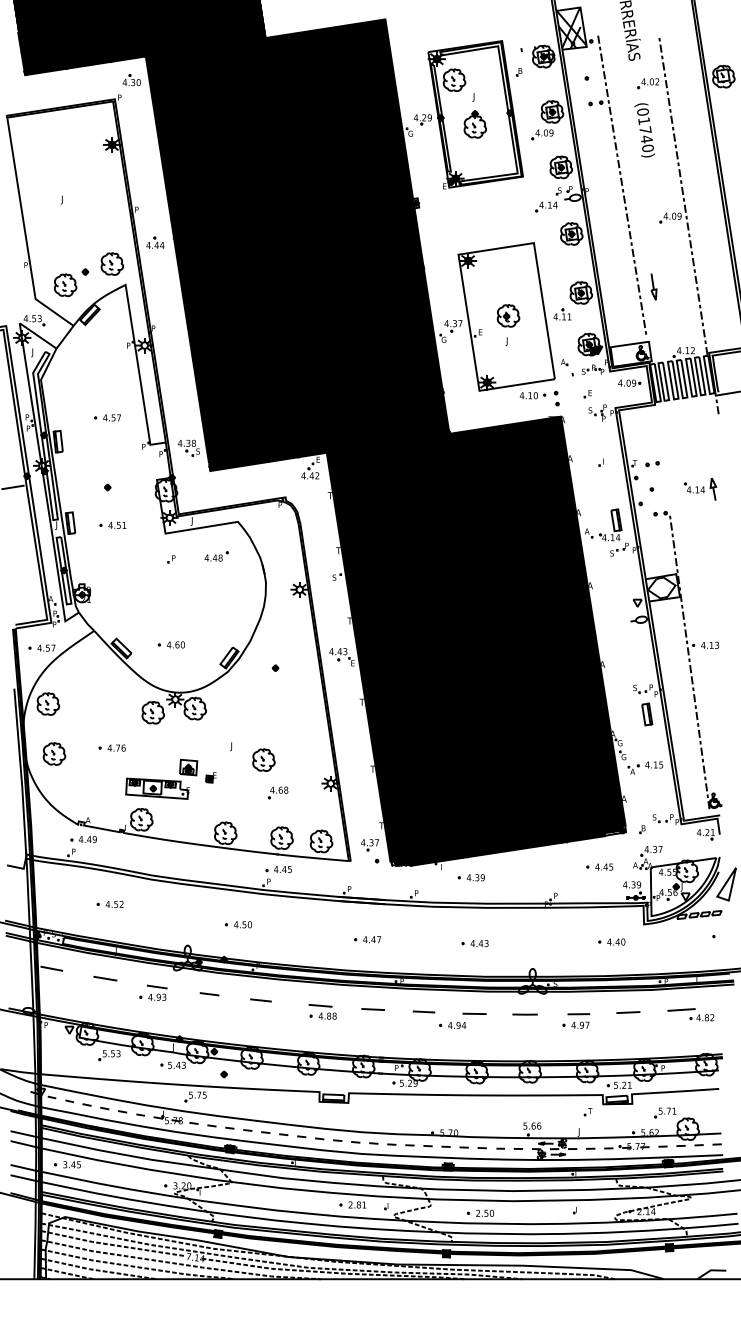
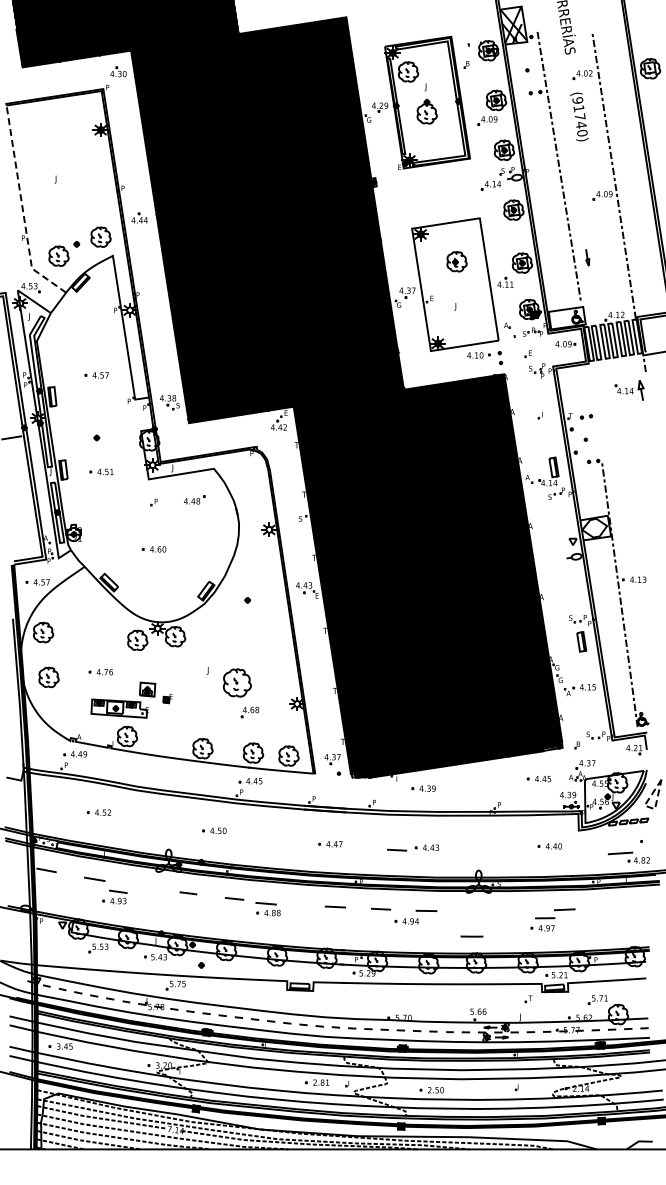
text: (642, 112) -> (577, 100), (01740) -> (91740)
line: (24, 229) -> (22, 206), solid -> dashed
part: (653, 286) -> (587, 257), size x0.7
part: (507, 315) -> (456, 261), moved
part: (700, 489) -> (629, 390), moved
part: (170, 645) -> (153, 549), moved
part: (263, 759) -> (236, 682), size x1.4
part: (170, 778) -> (131, 699), moved
line: (723, 898) -> (650, 807), solid -> dashed
line: (442, 945) -> (397, 849), added
part: (152, 992) -> (114, 896), moved
part: (322, 1012) -> (267, 909), moved
line: (524, 1014) -> (471, 936), moved
part: (690, 1014) -> (628, 857), moved
part: (575, 1021) -> (542, 924), moved

